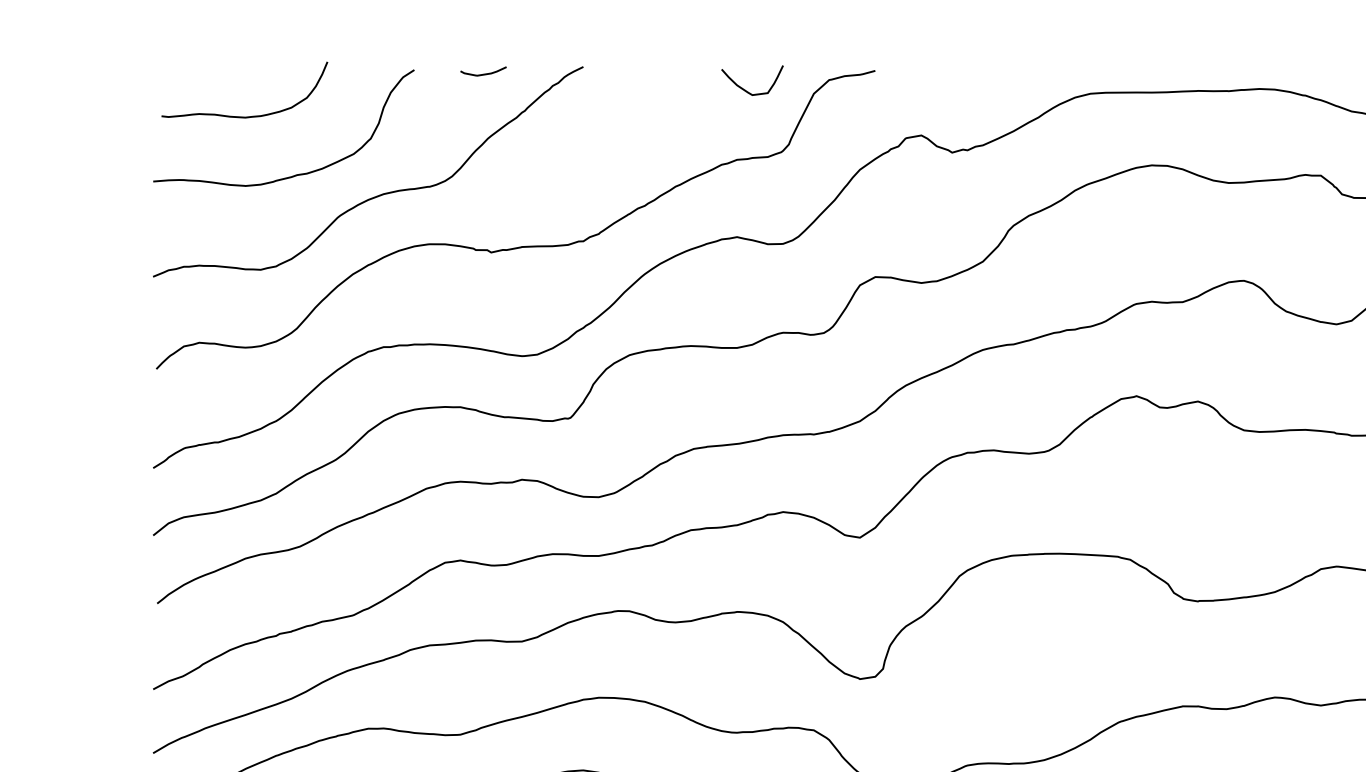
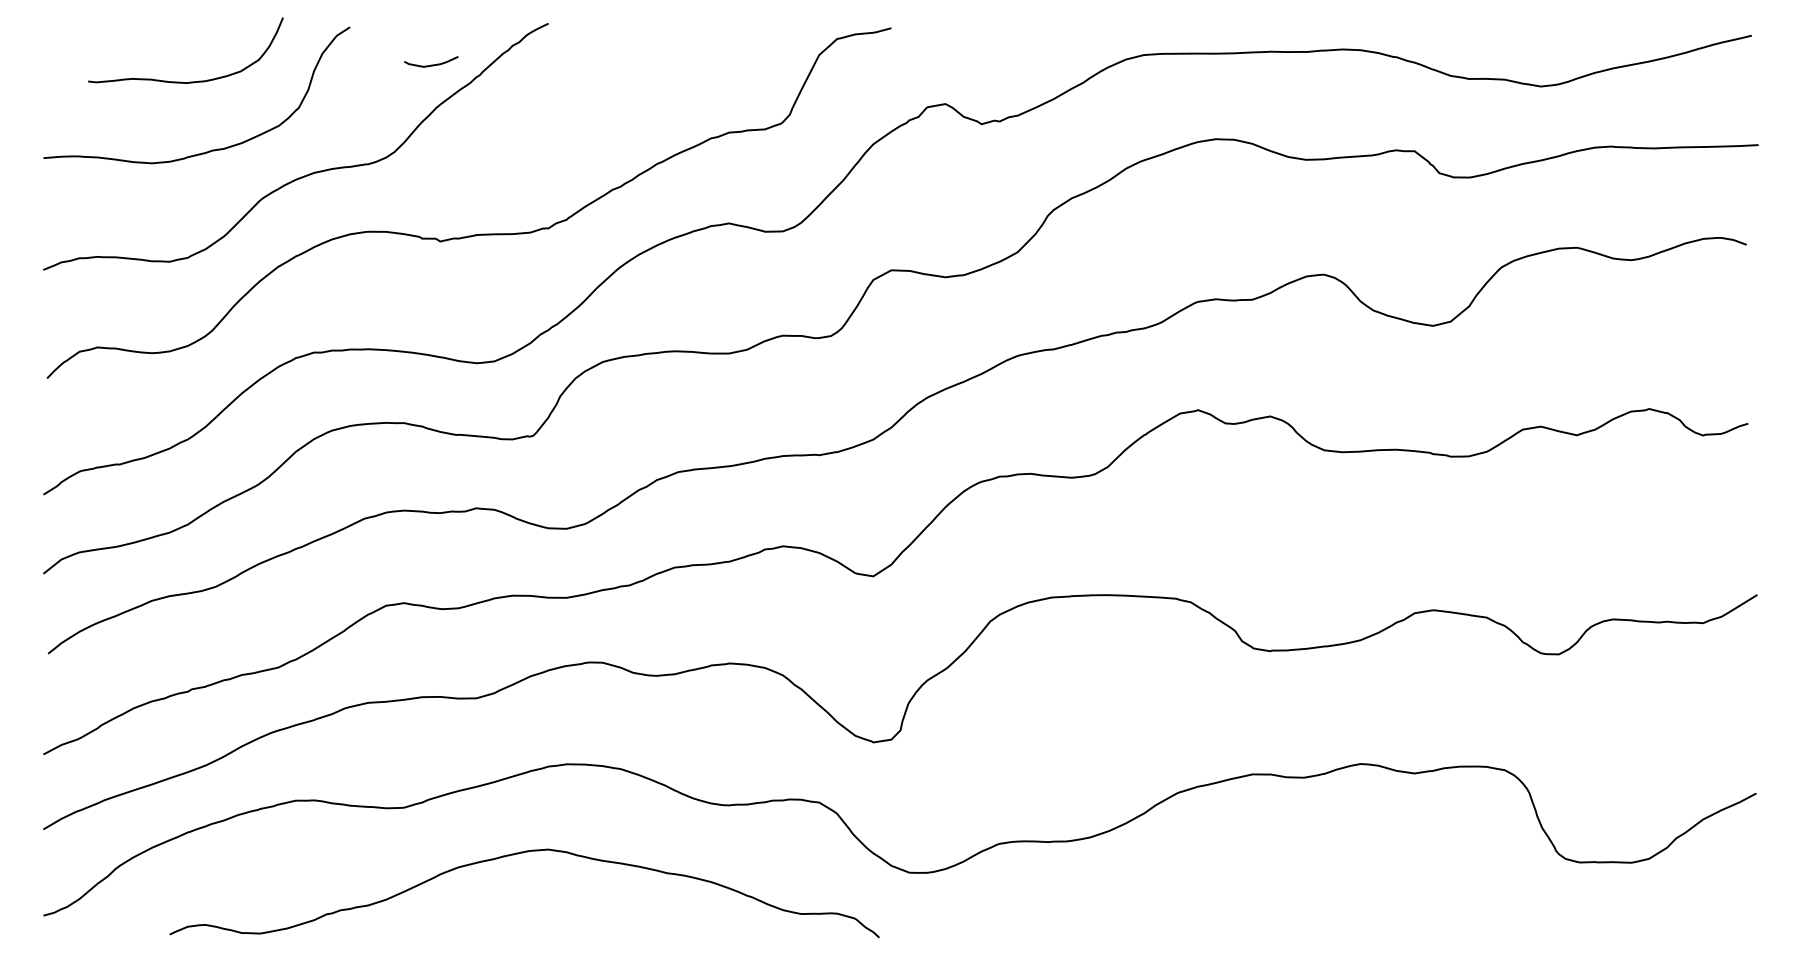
curve: (483, 73) -> (431, 64), moved
curve: (745, 89) -> (739, 50), removed
curve: (240, 116) -> (181, 81), moved

